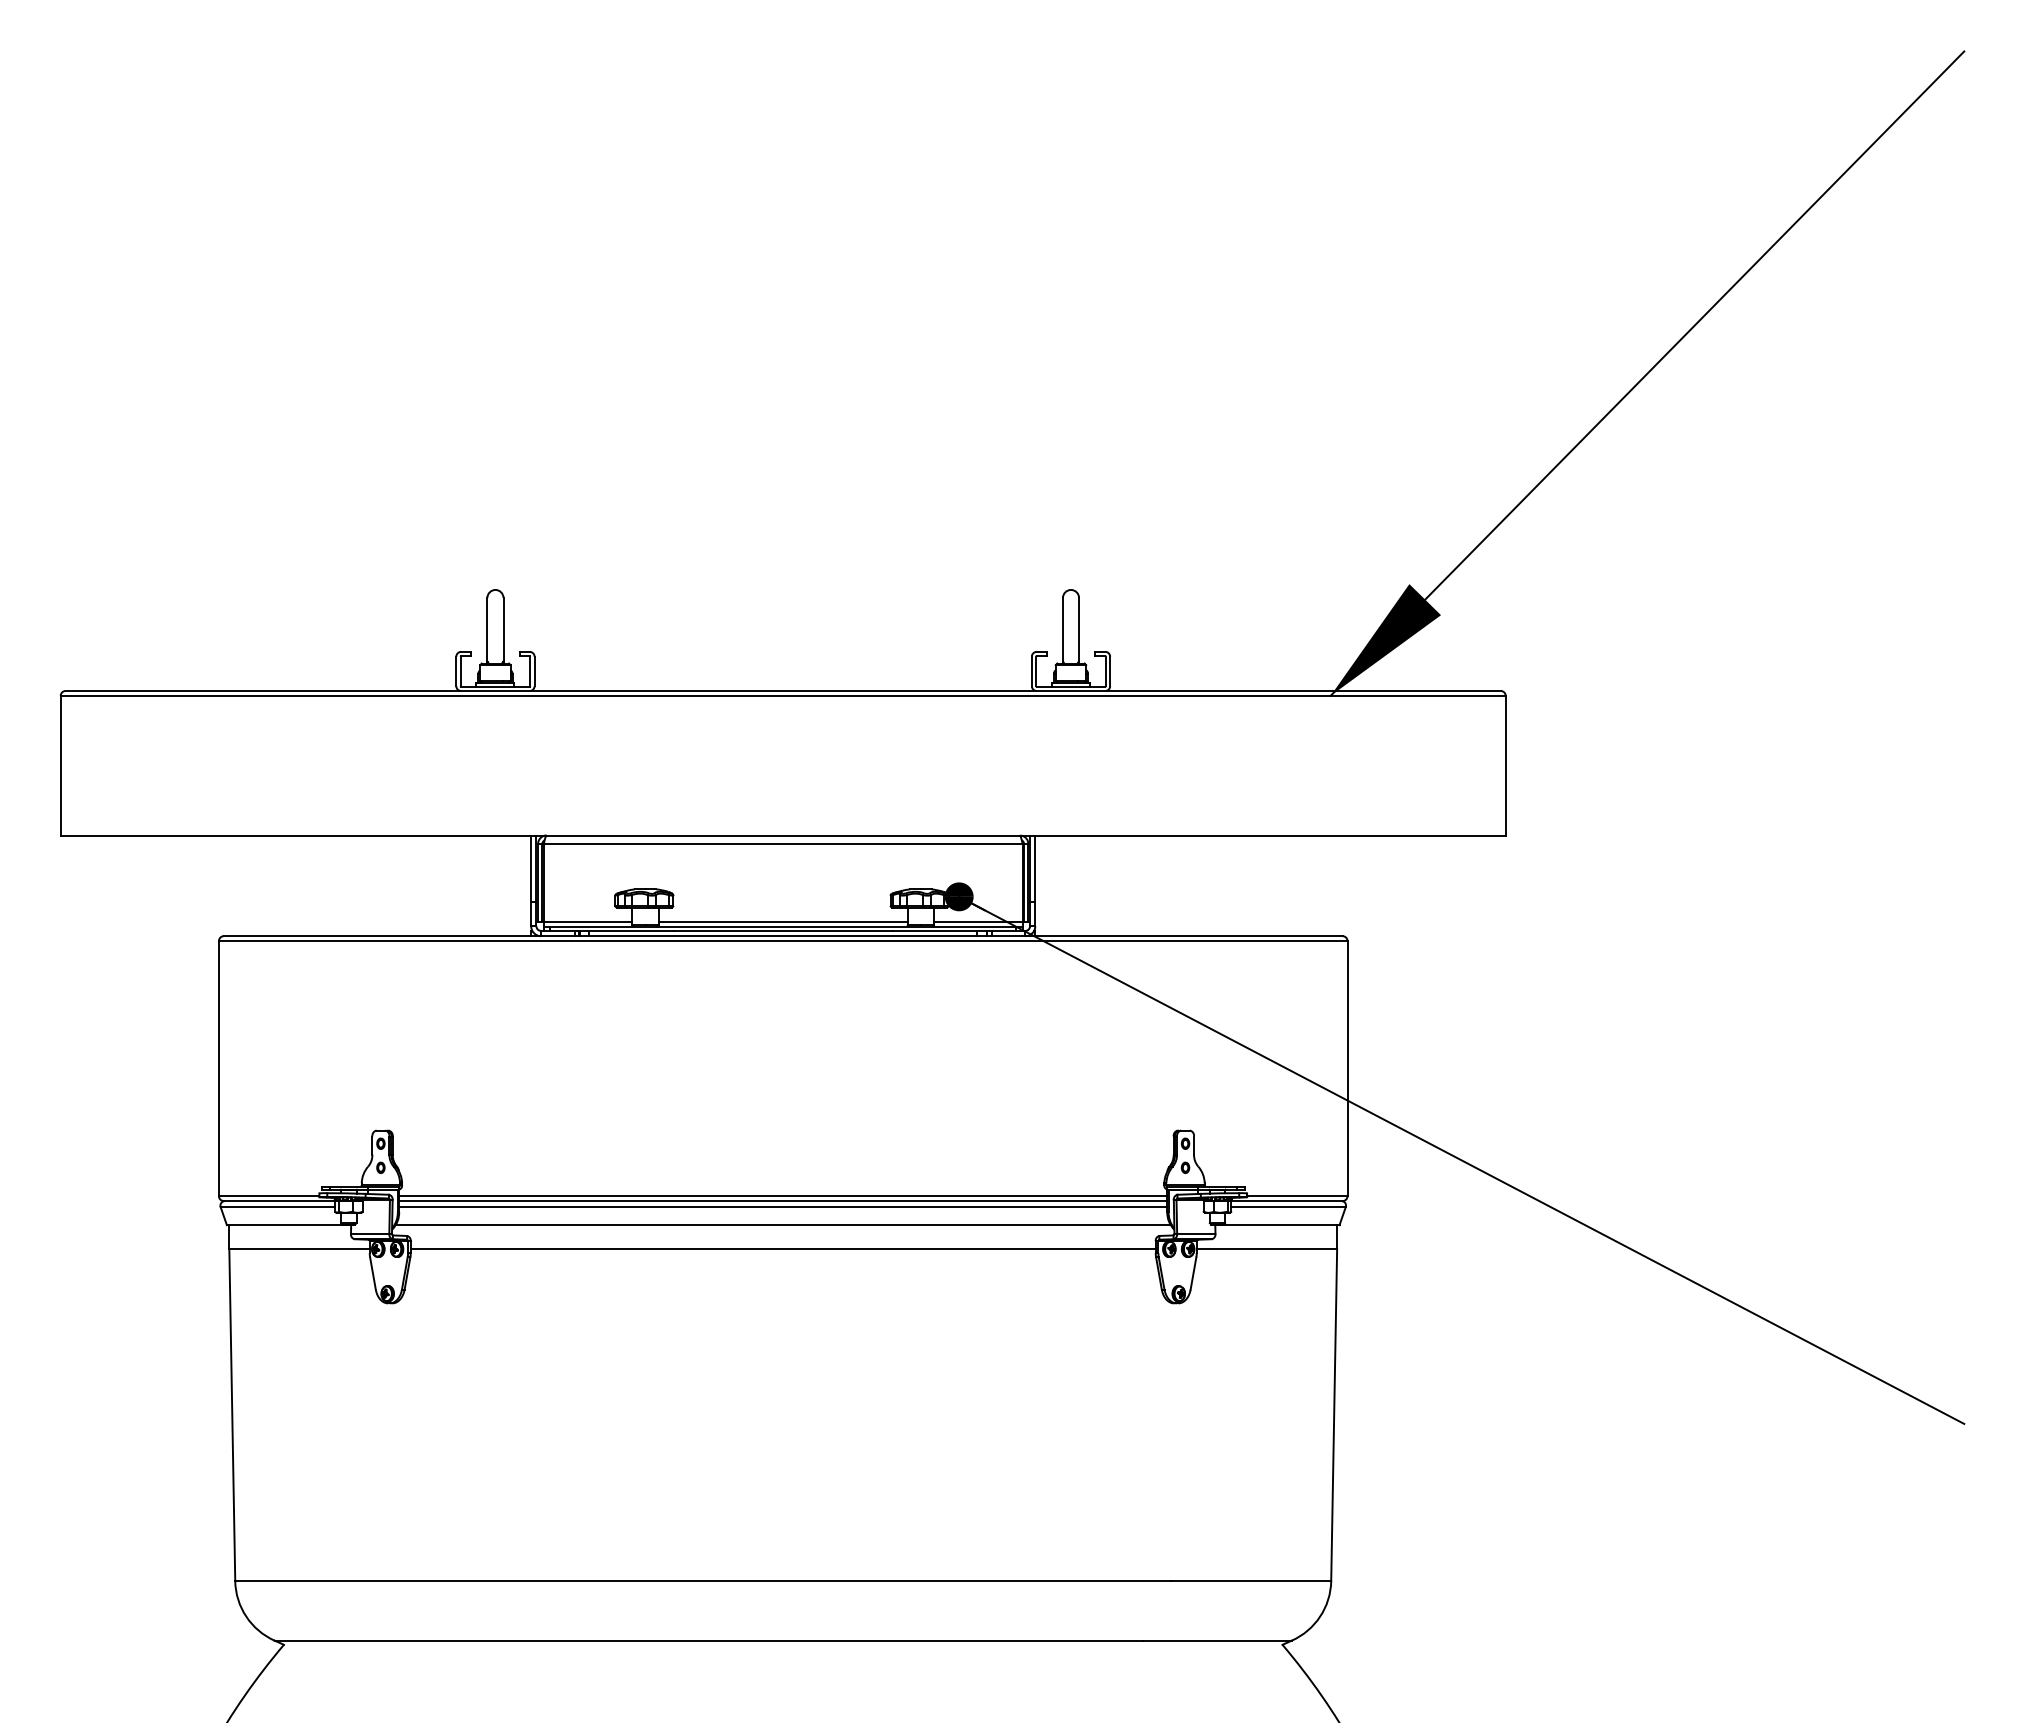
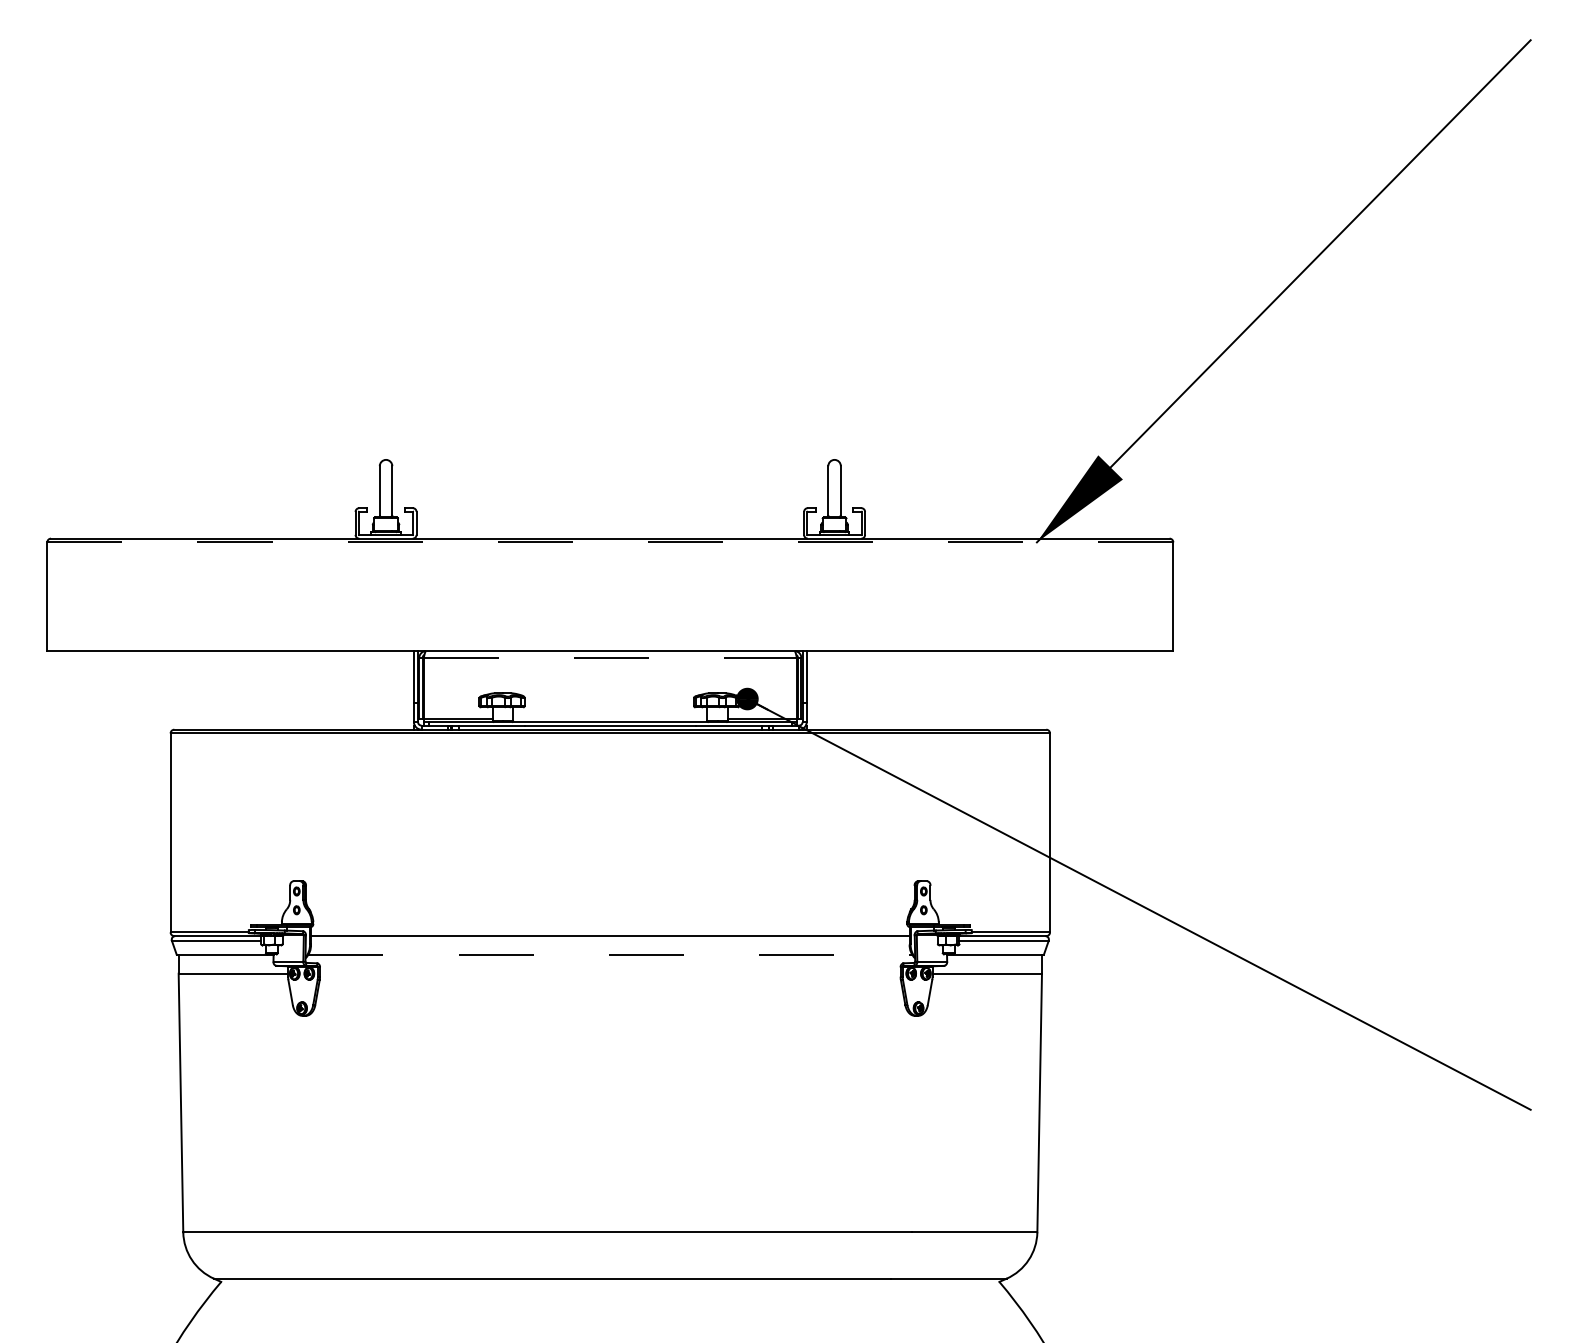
line: (783, 695) -> (610, 542), solid -> dashed
line: (783, 844) -> (610, 658), solid -> dashed
line: (782, 922) -> (609, 719), removed
line: (783, 1196) -> (610, 932), removed
line: (783, 1207) -> (610, 941), removed
line: (783, 1225) -> (610, 955), solid -> dashed
line: (782, 1249) -> (609, 973), removed

